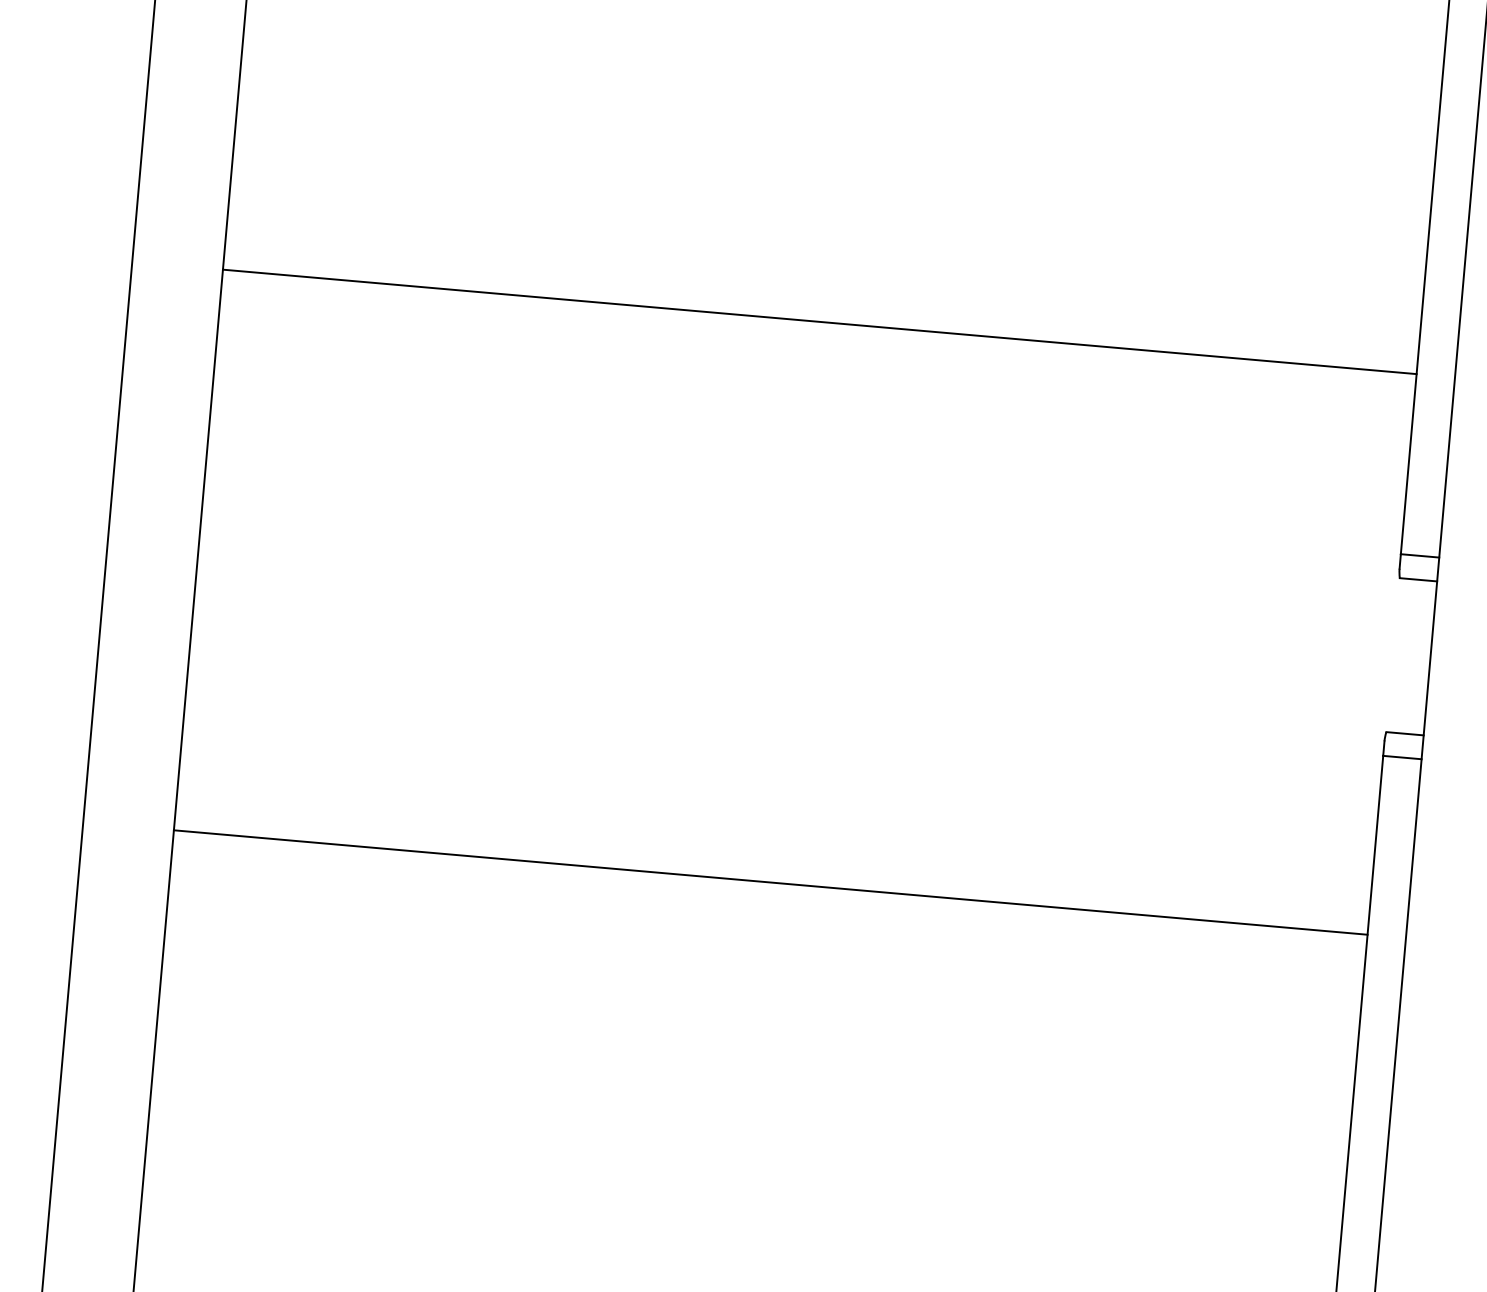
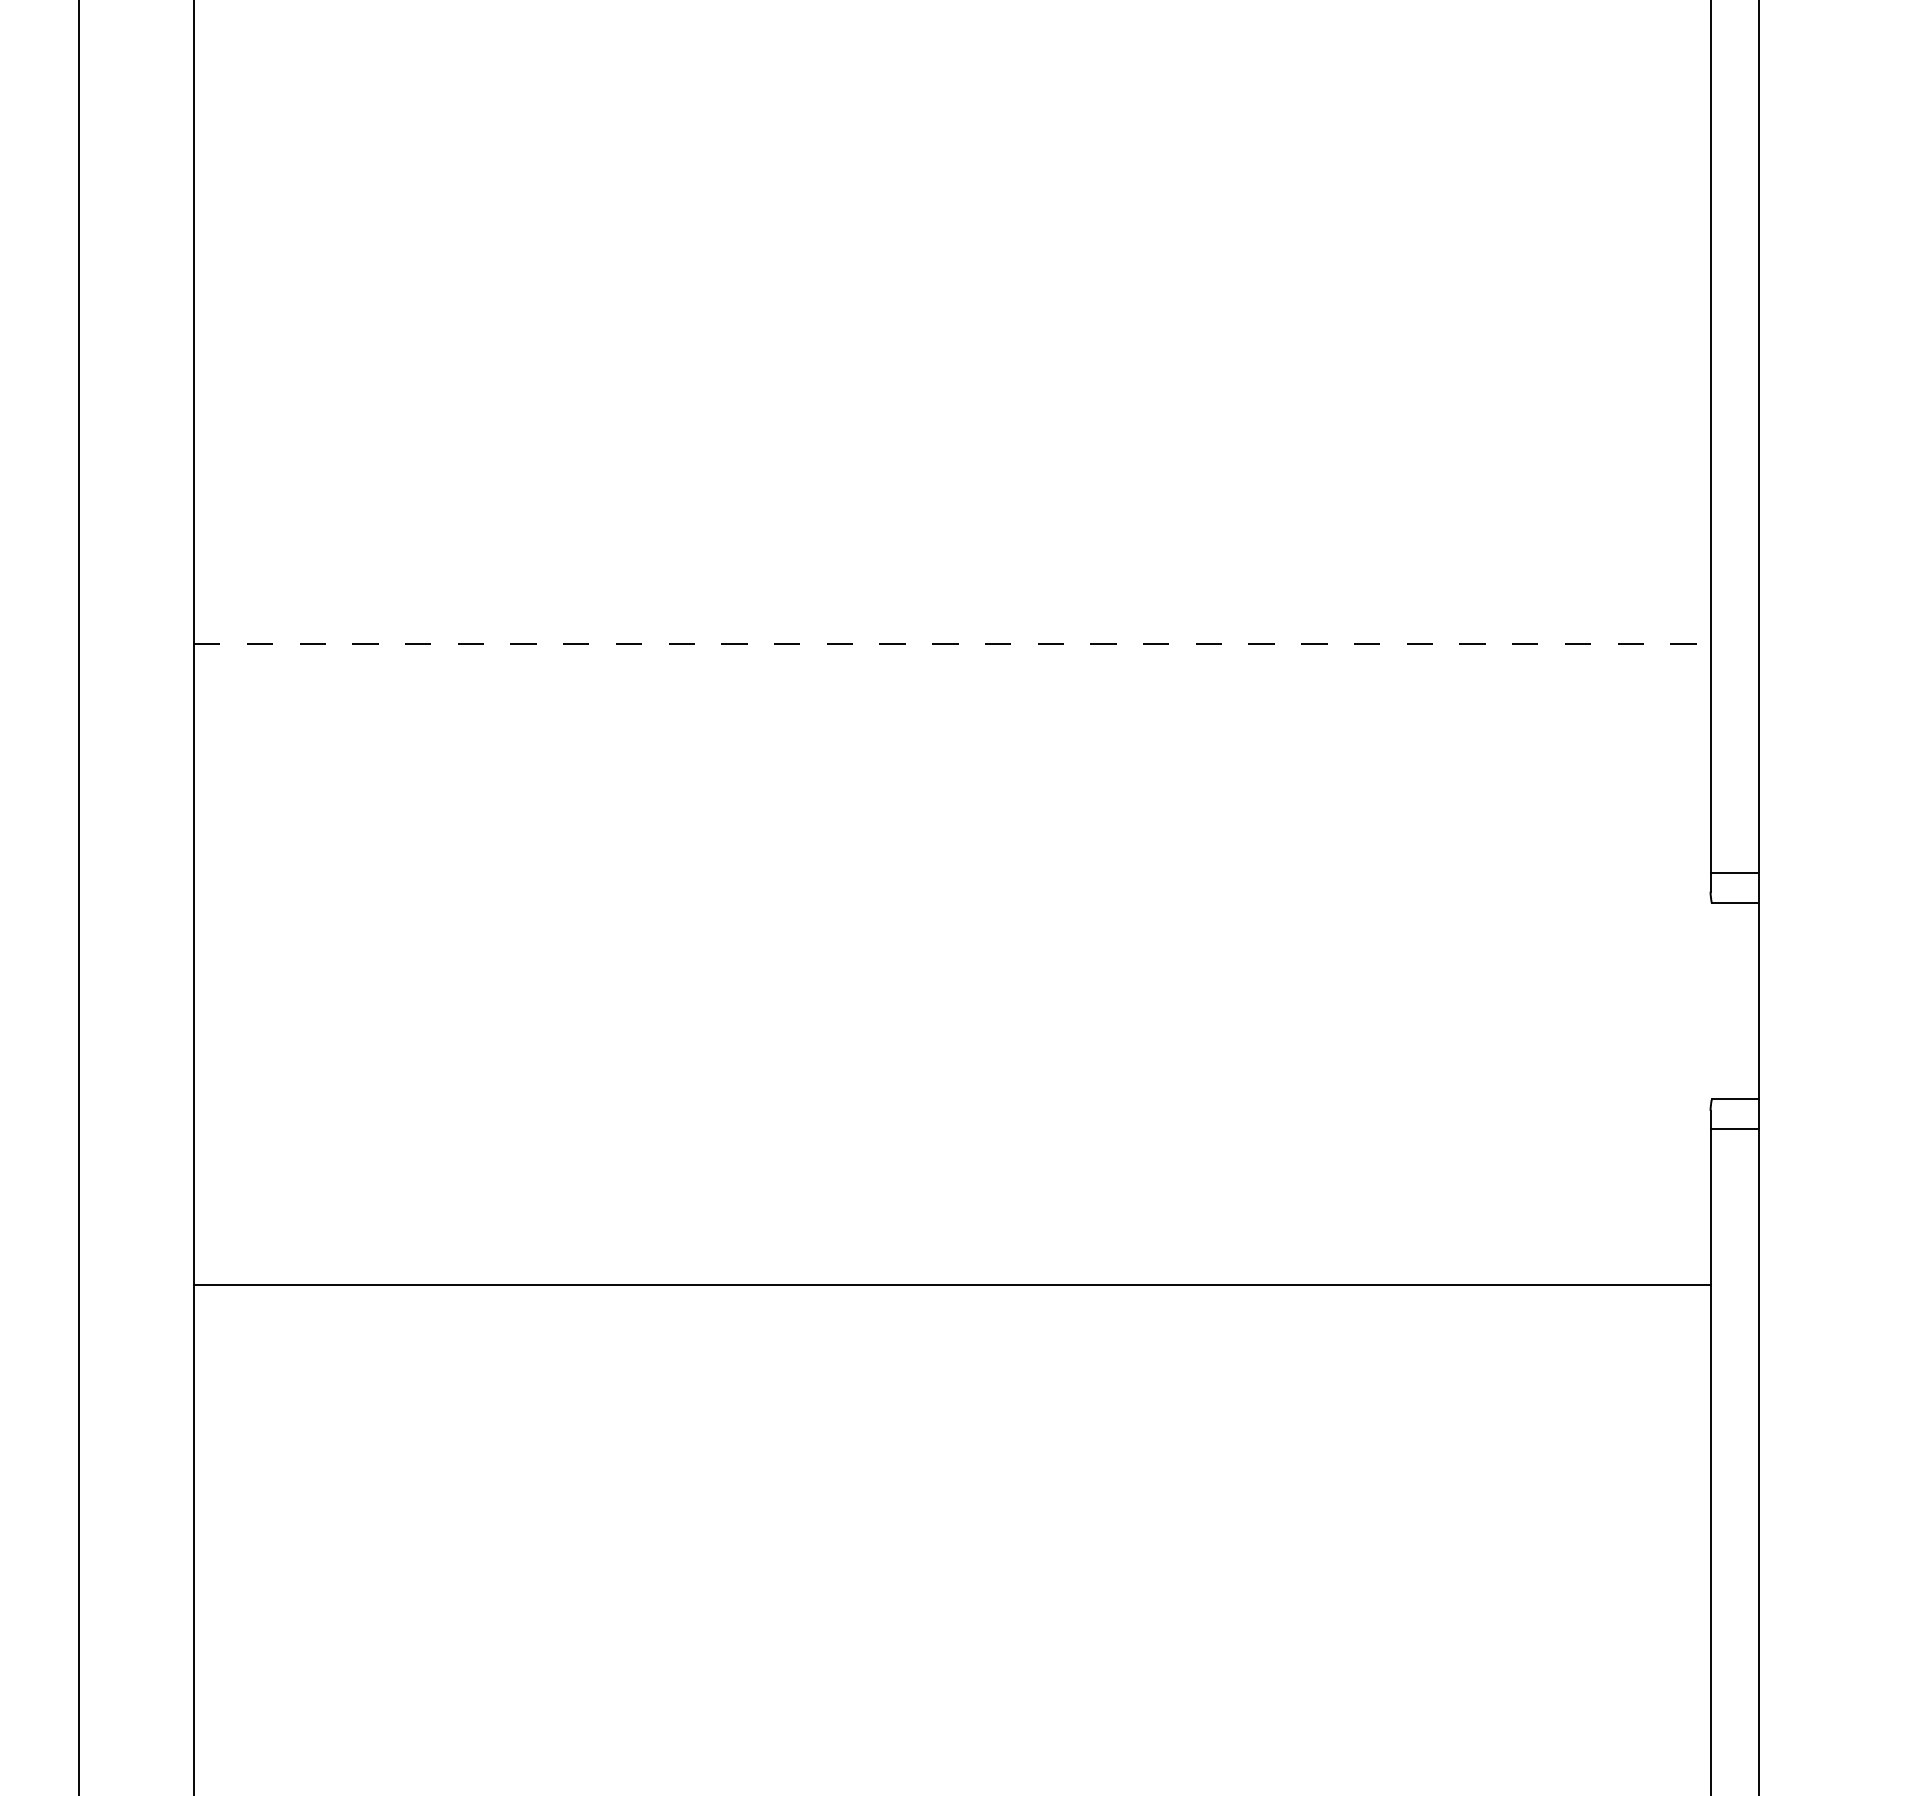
line: (819, 322) -> (952, 644), solid -> dashed
line: (770, 882) -> (952, 1284), moved

